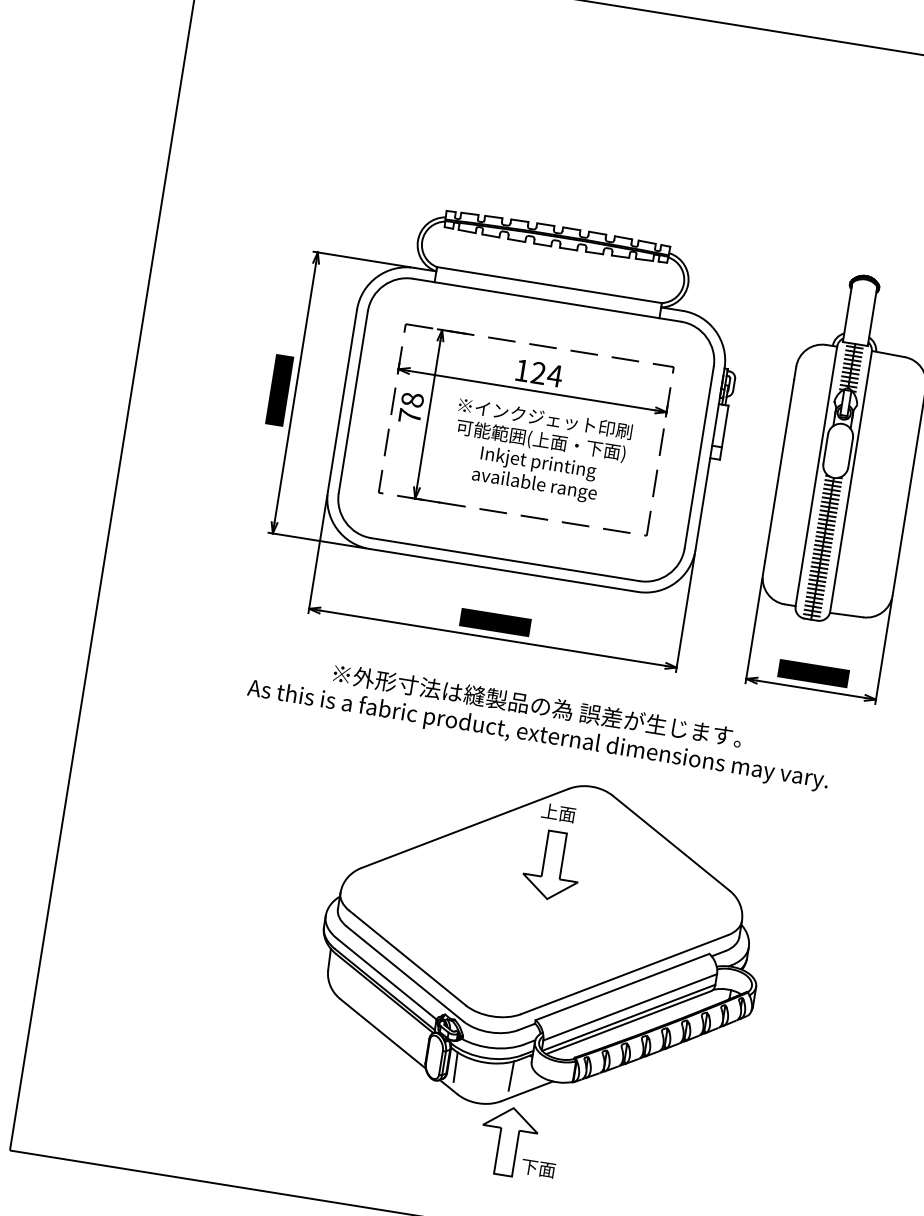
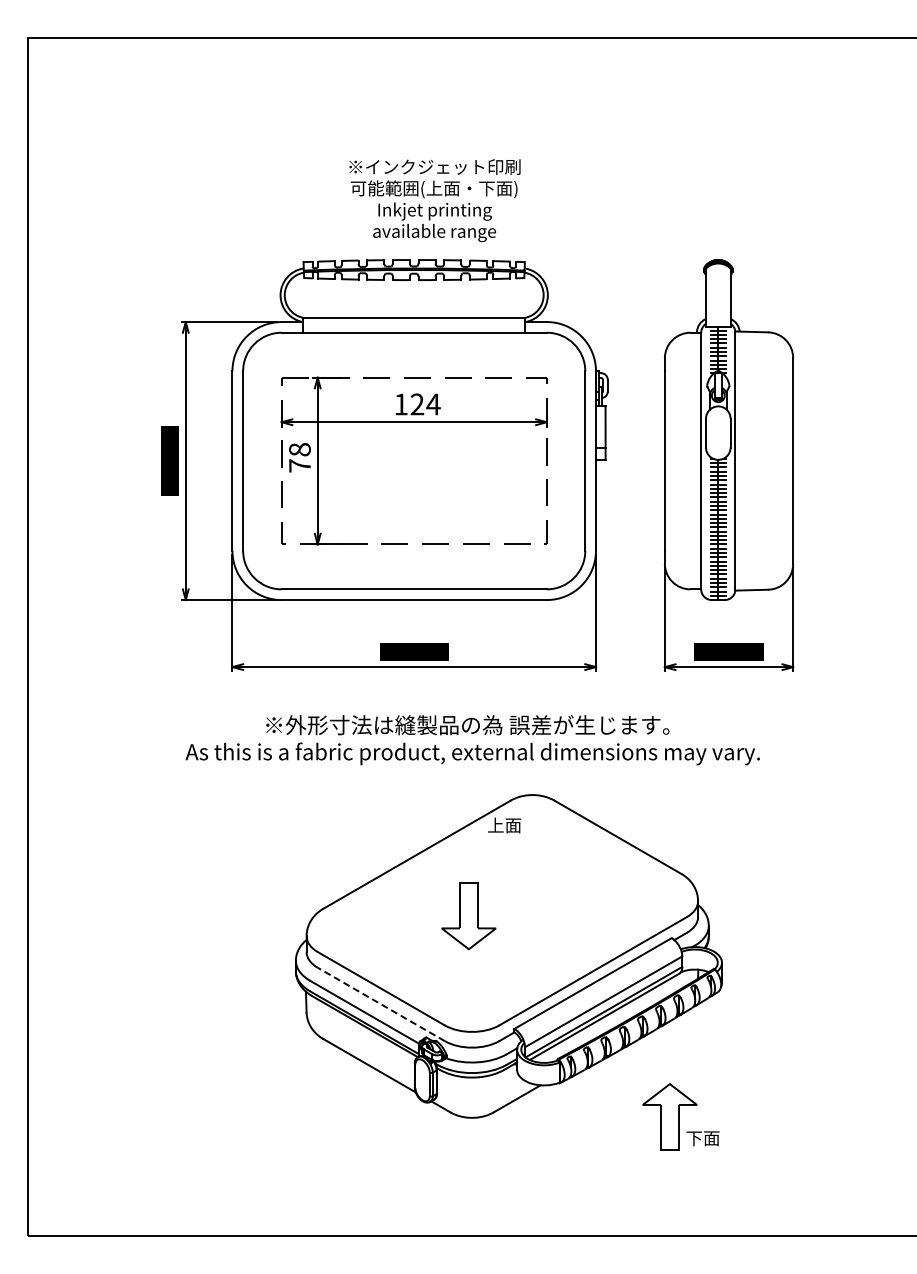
text: (539, 452) -> (434, 200), moved
part: (552, 865) -> (468, 916), moved
line: (404, 973) -> (380, 1004), solid -> dashed
line: (455, 1067) -> (444, 1086), removed
line: (511, 1076) -> (499, 1086), removed
part: (519, 1142) -> (680, 1116), moved

